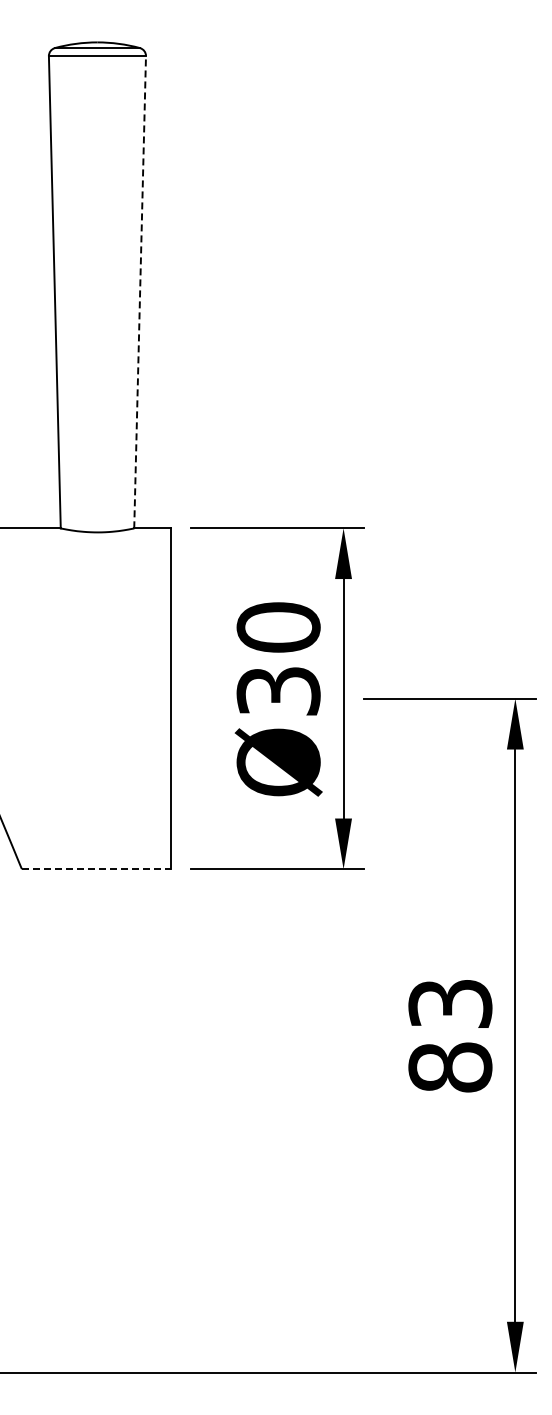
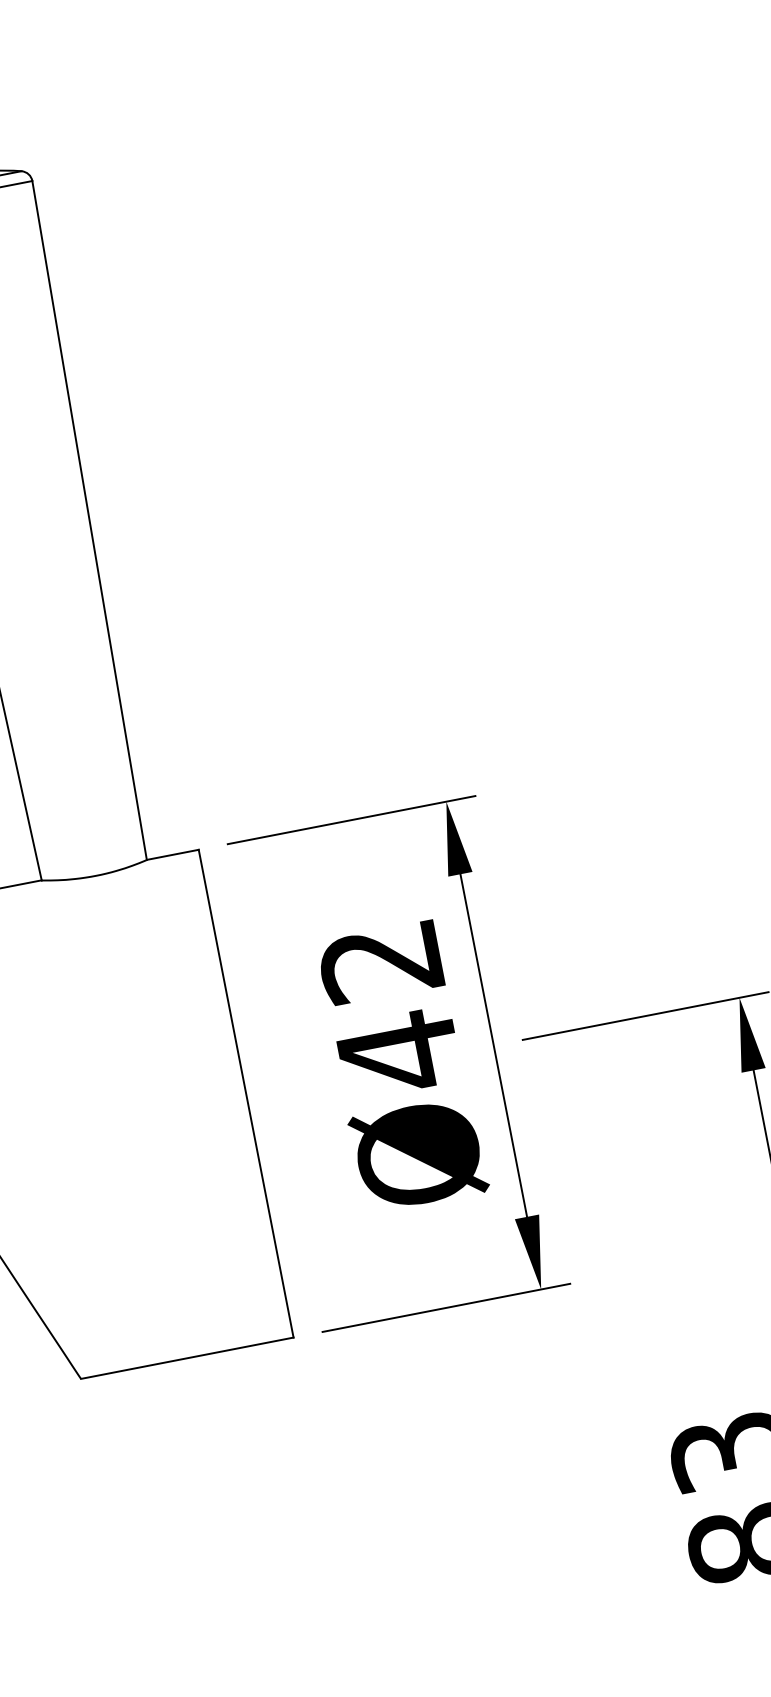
line: (140, 291) -> (89, 519), dashed -> solid
text: (278, 660) -> (389, 1008), Ø30 -> Ø42
line: (96, 869) -> (187, 1358), dashed -> solid

